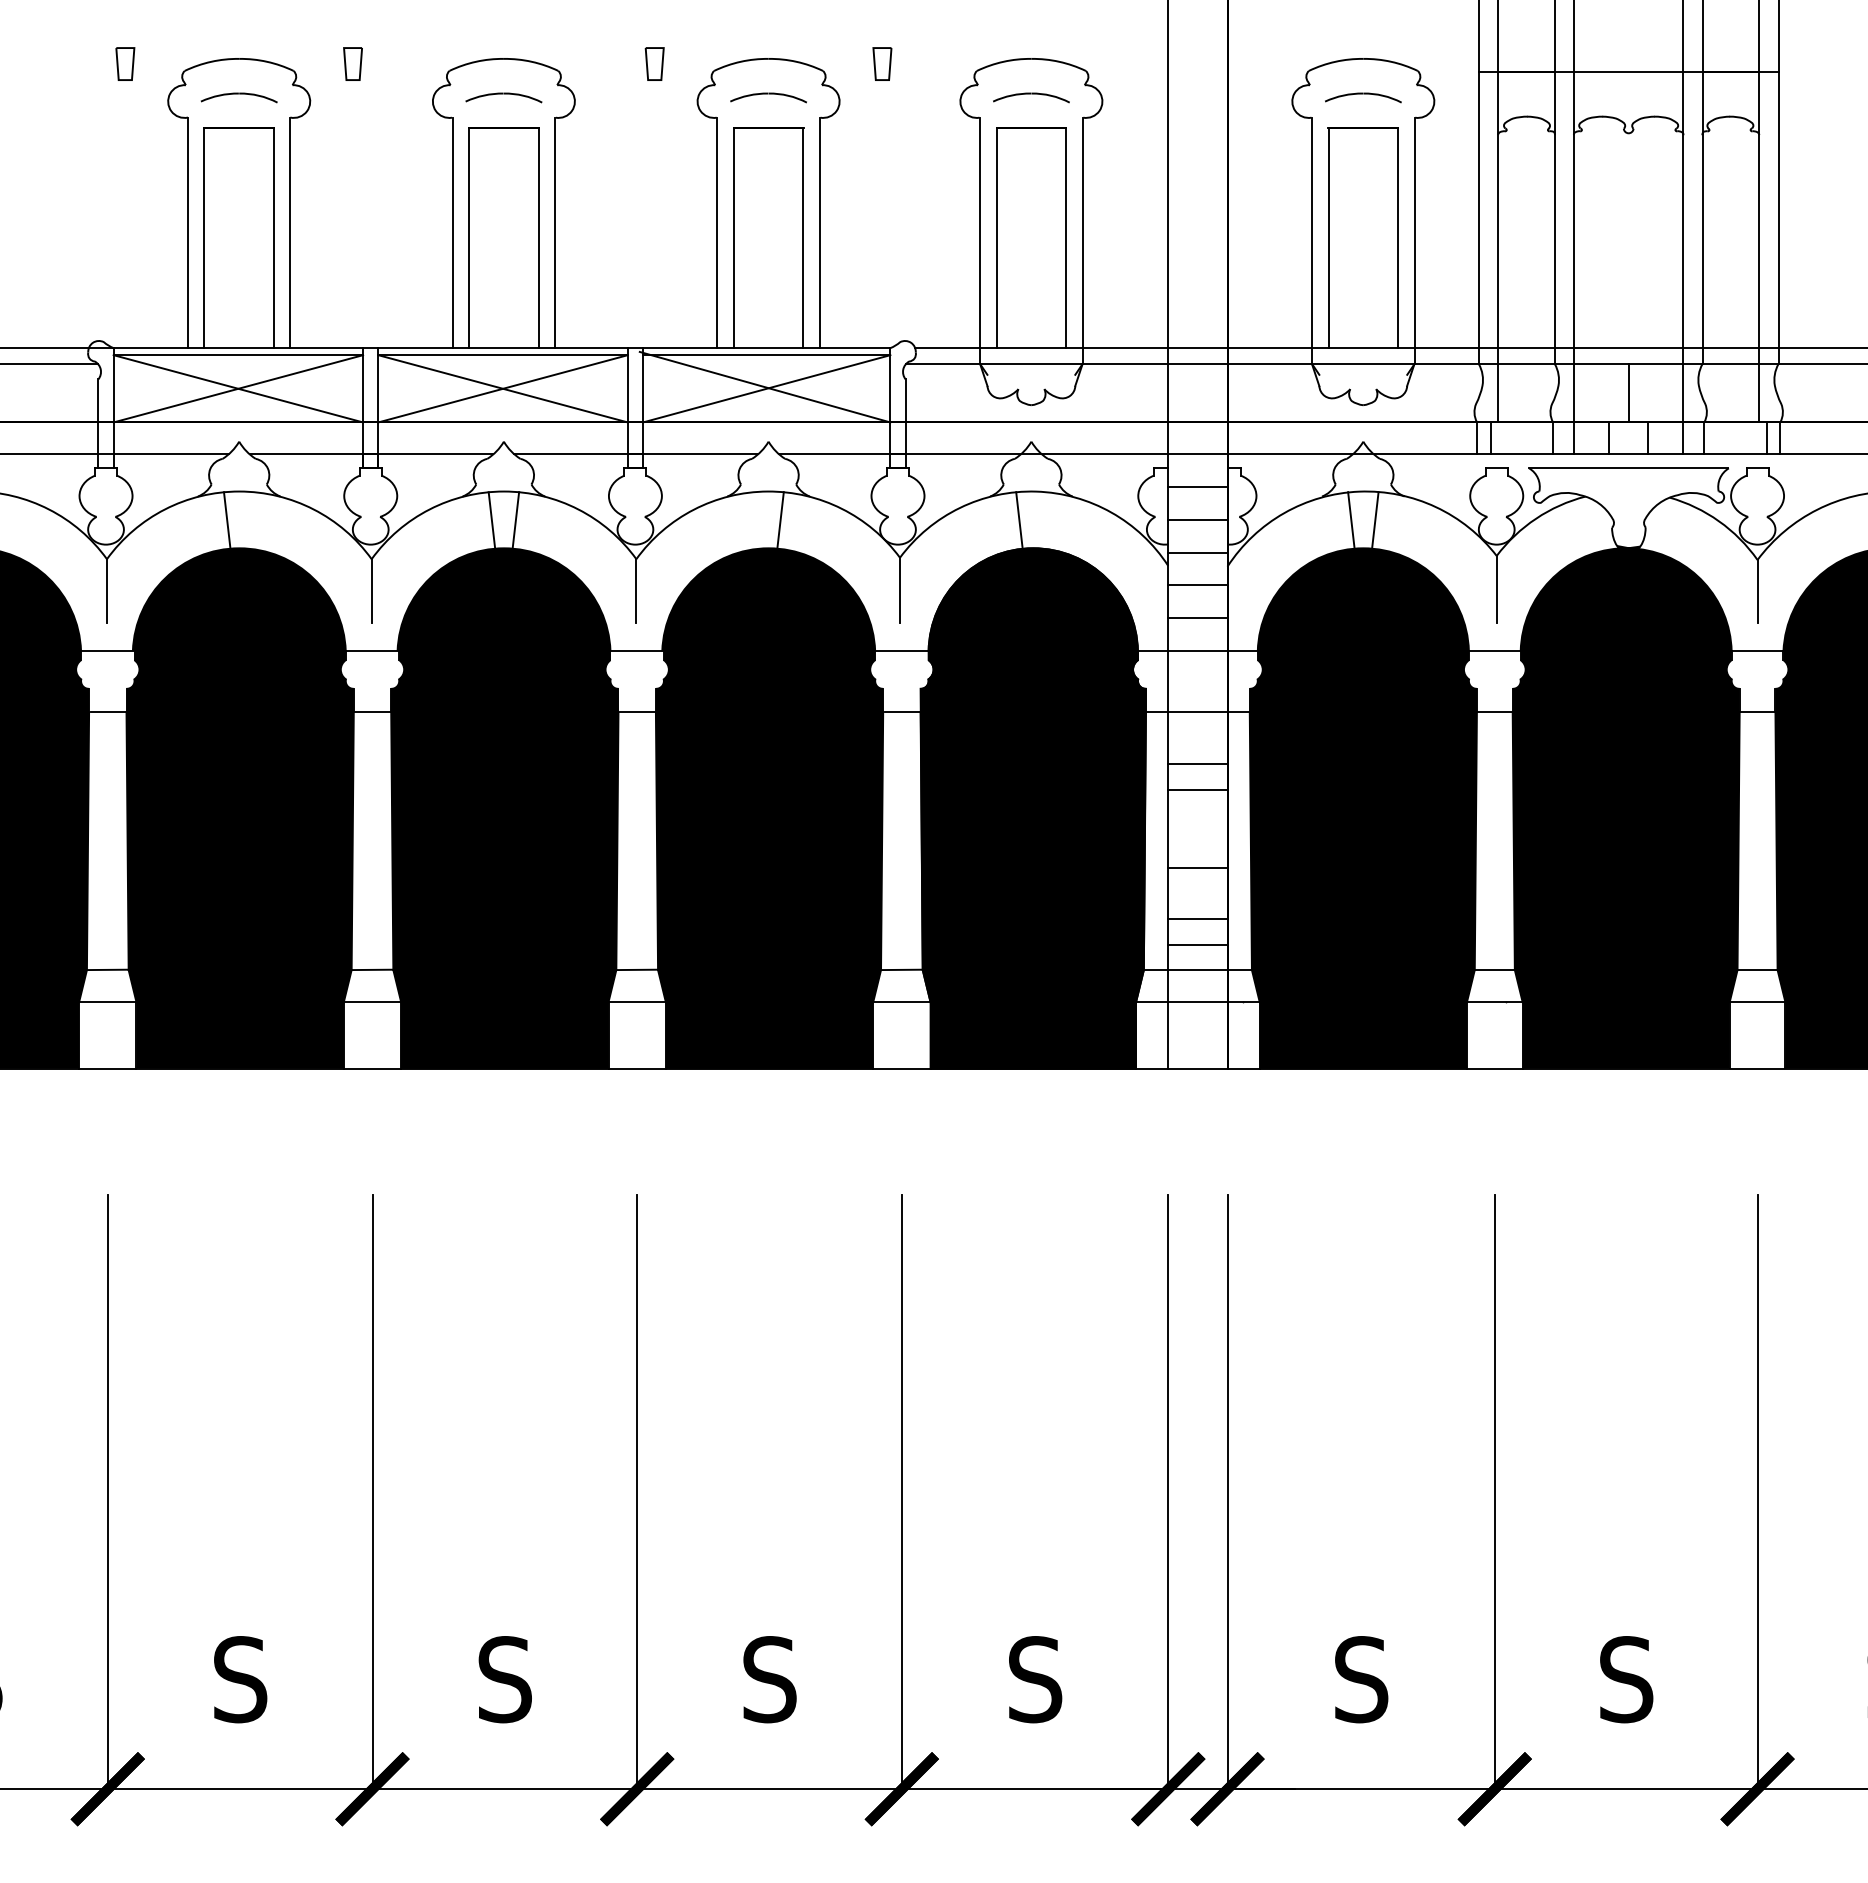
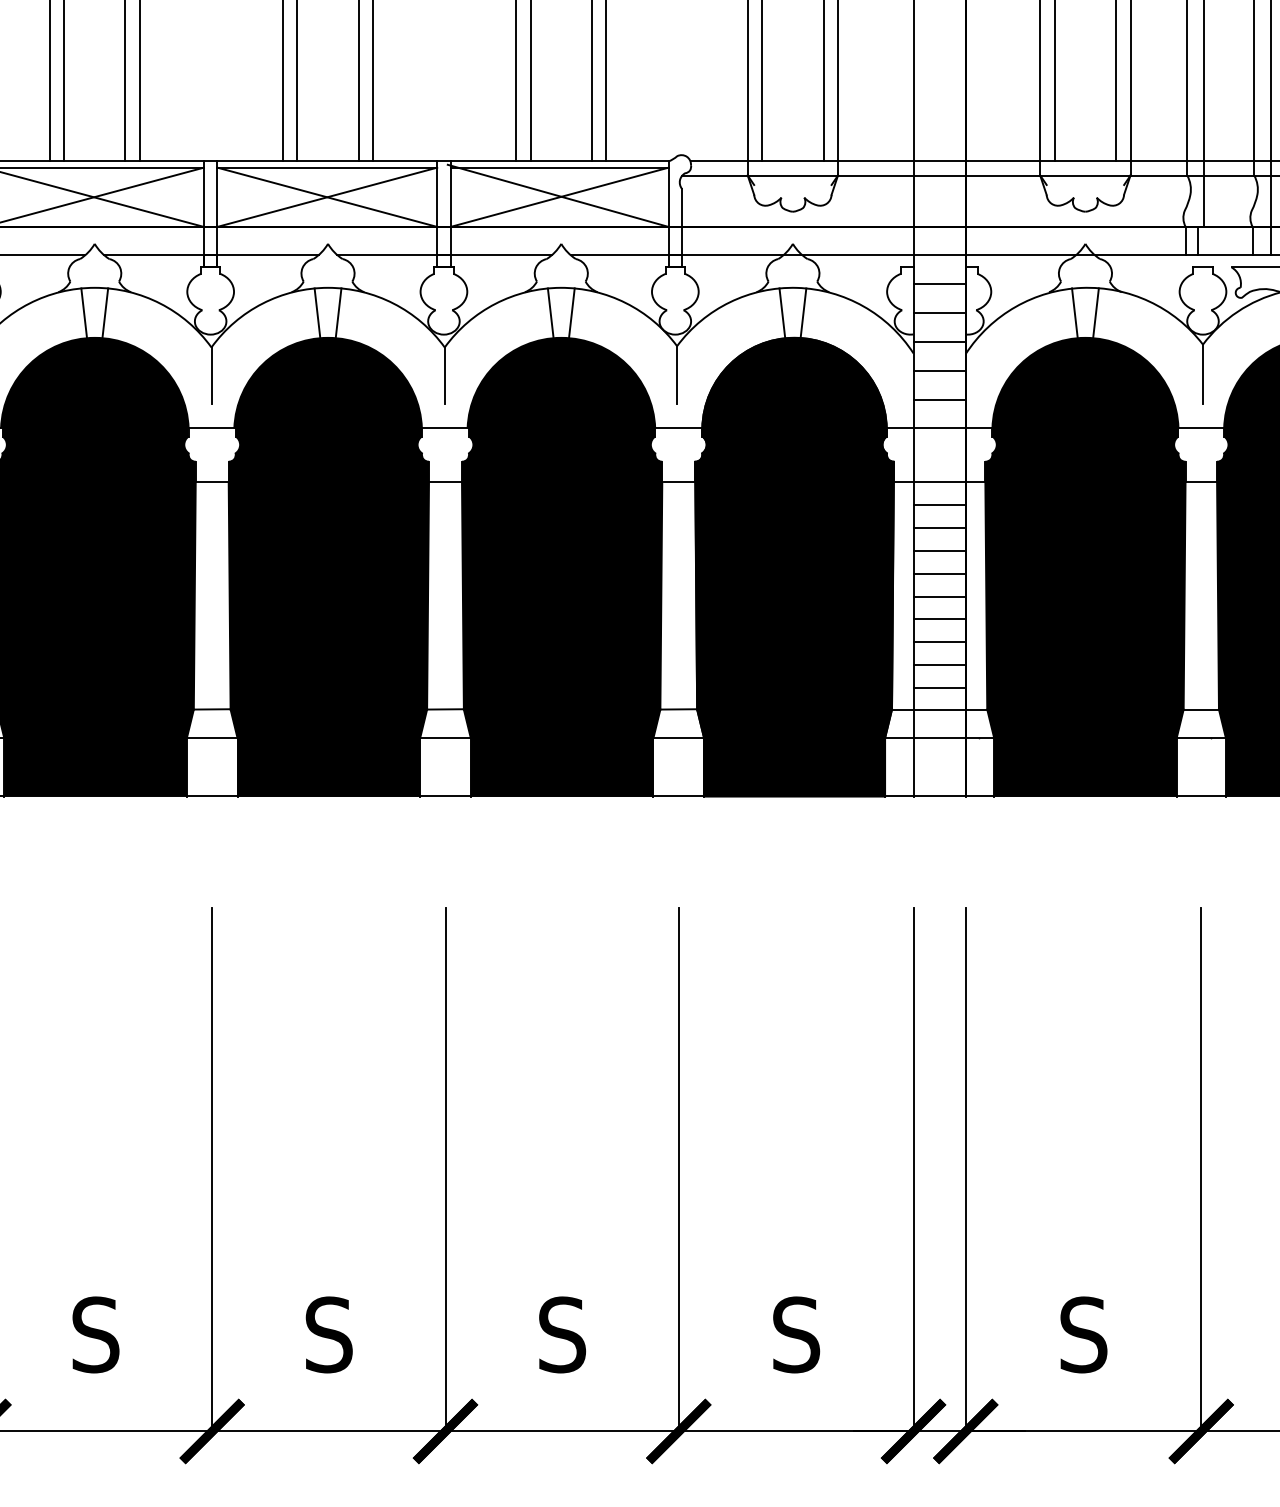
line: (250, 520) -> (104, 313), added
line: (756, 520) -> (550, 313), added
line: (1043, 520) -> (803, 313), added
line: (1197, 738) -> (939, 505), added
line: (1197, 816) -> (939, 574), added
line: (1197, 842) -> (939, 597), added
line: (1197, 893) -> (939, 642), added

